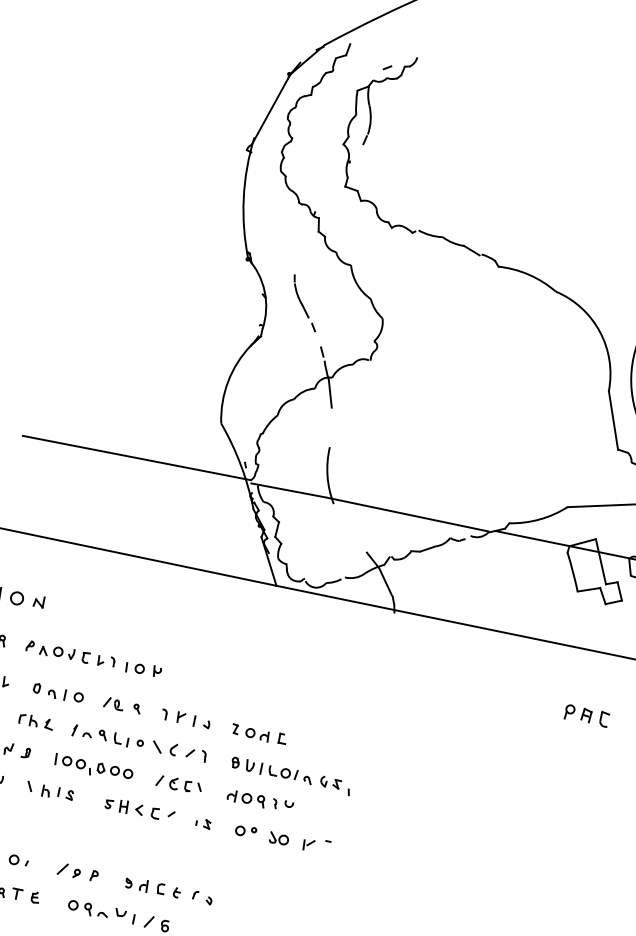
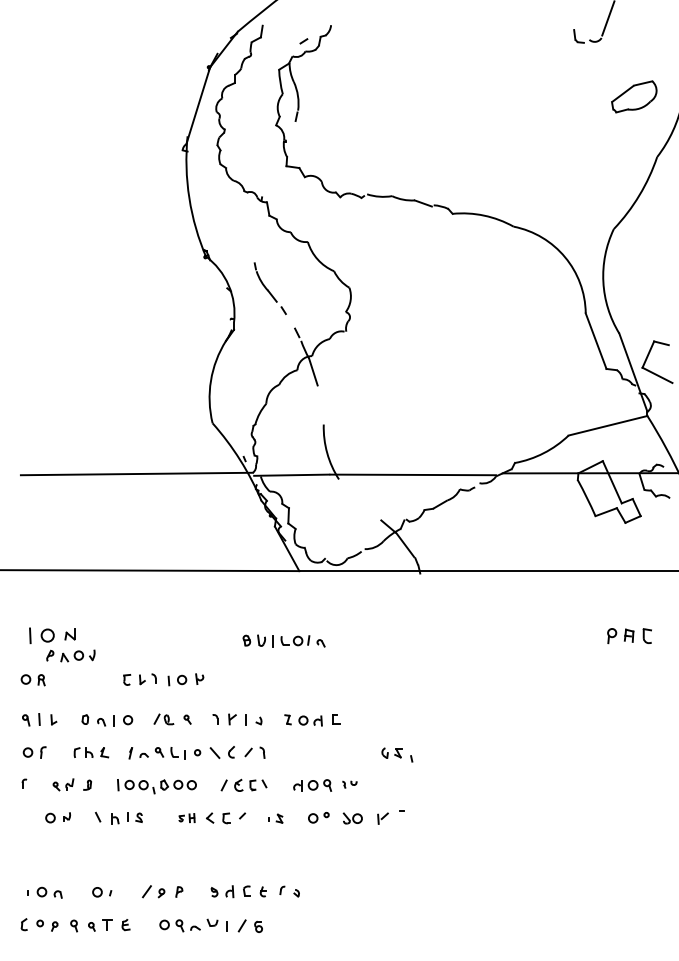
part: (50, 650) -> (70, 655), moved
part: (271, 769) -> (283, 640), moved
part: (116, 804) -> (186, 817), size x0.7
part: (282, 804) -> (349, 784), size x0.7

